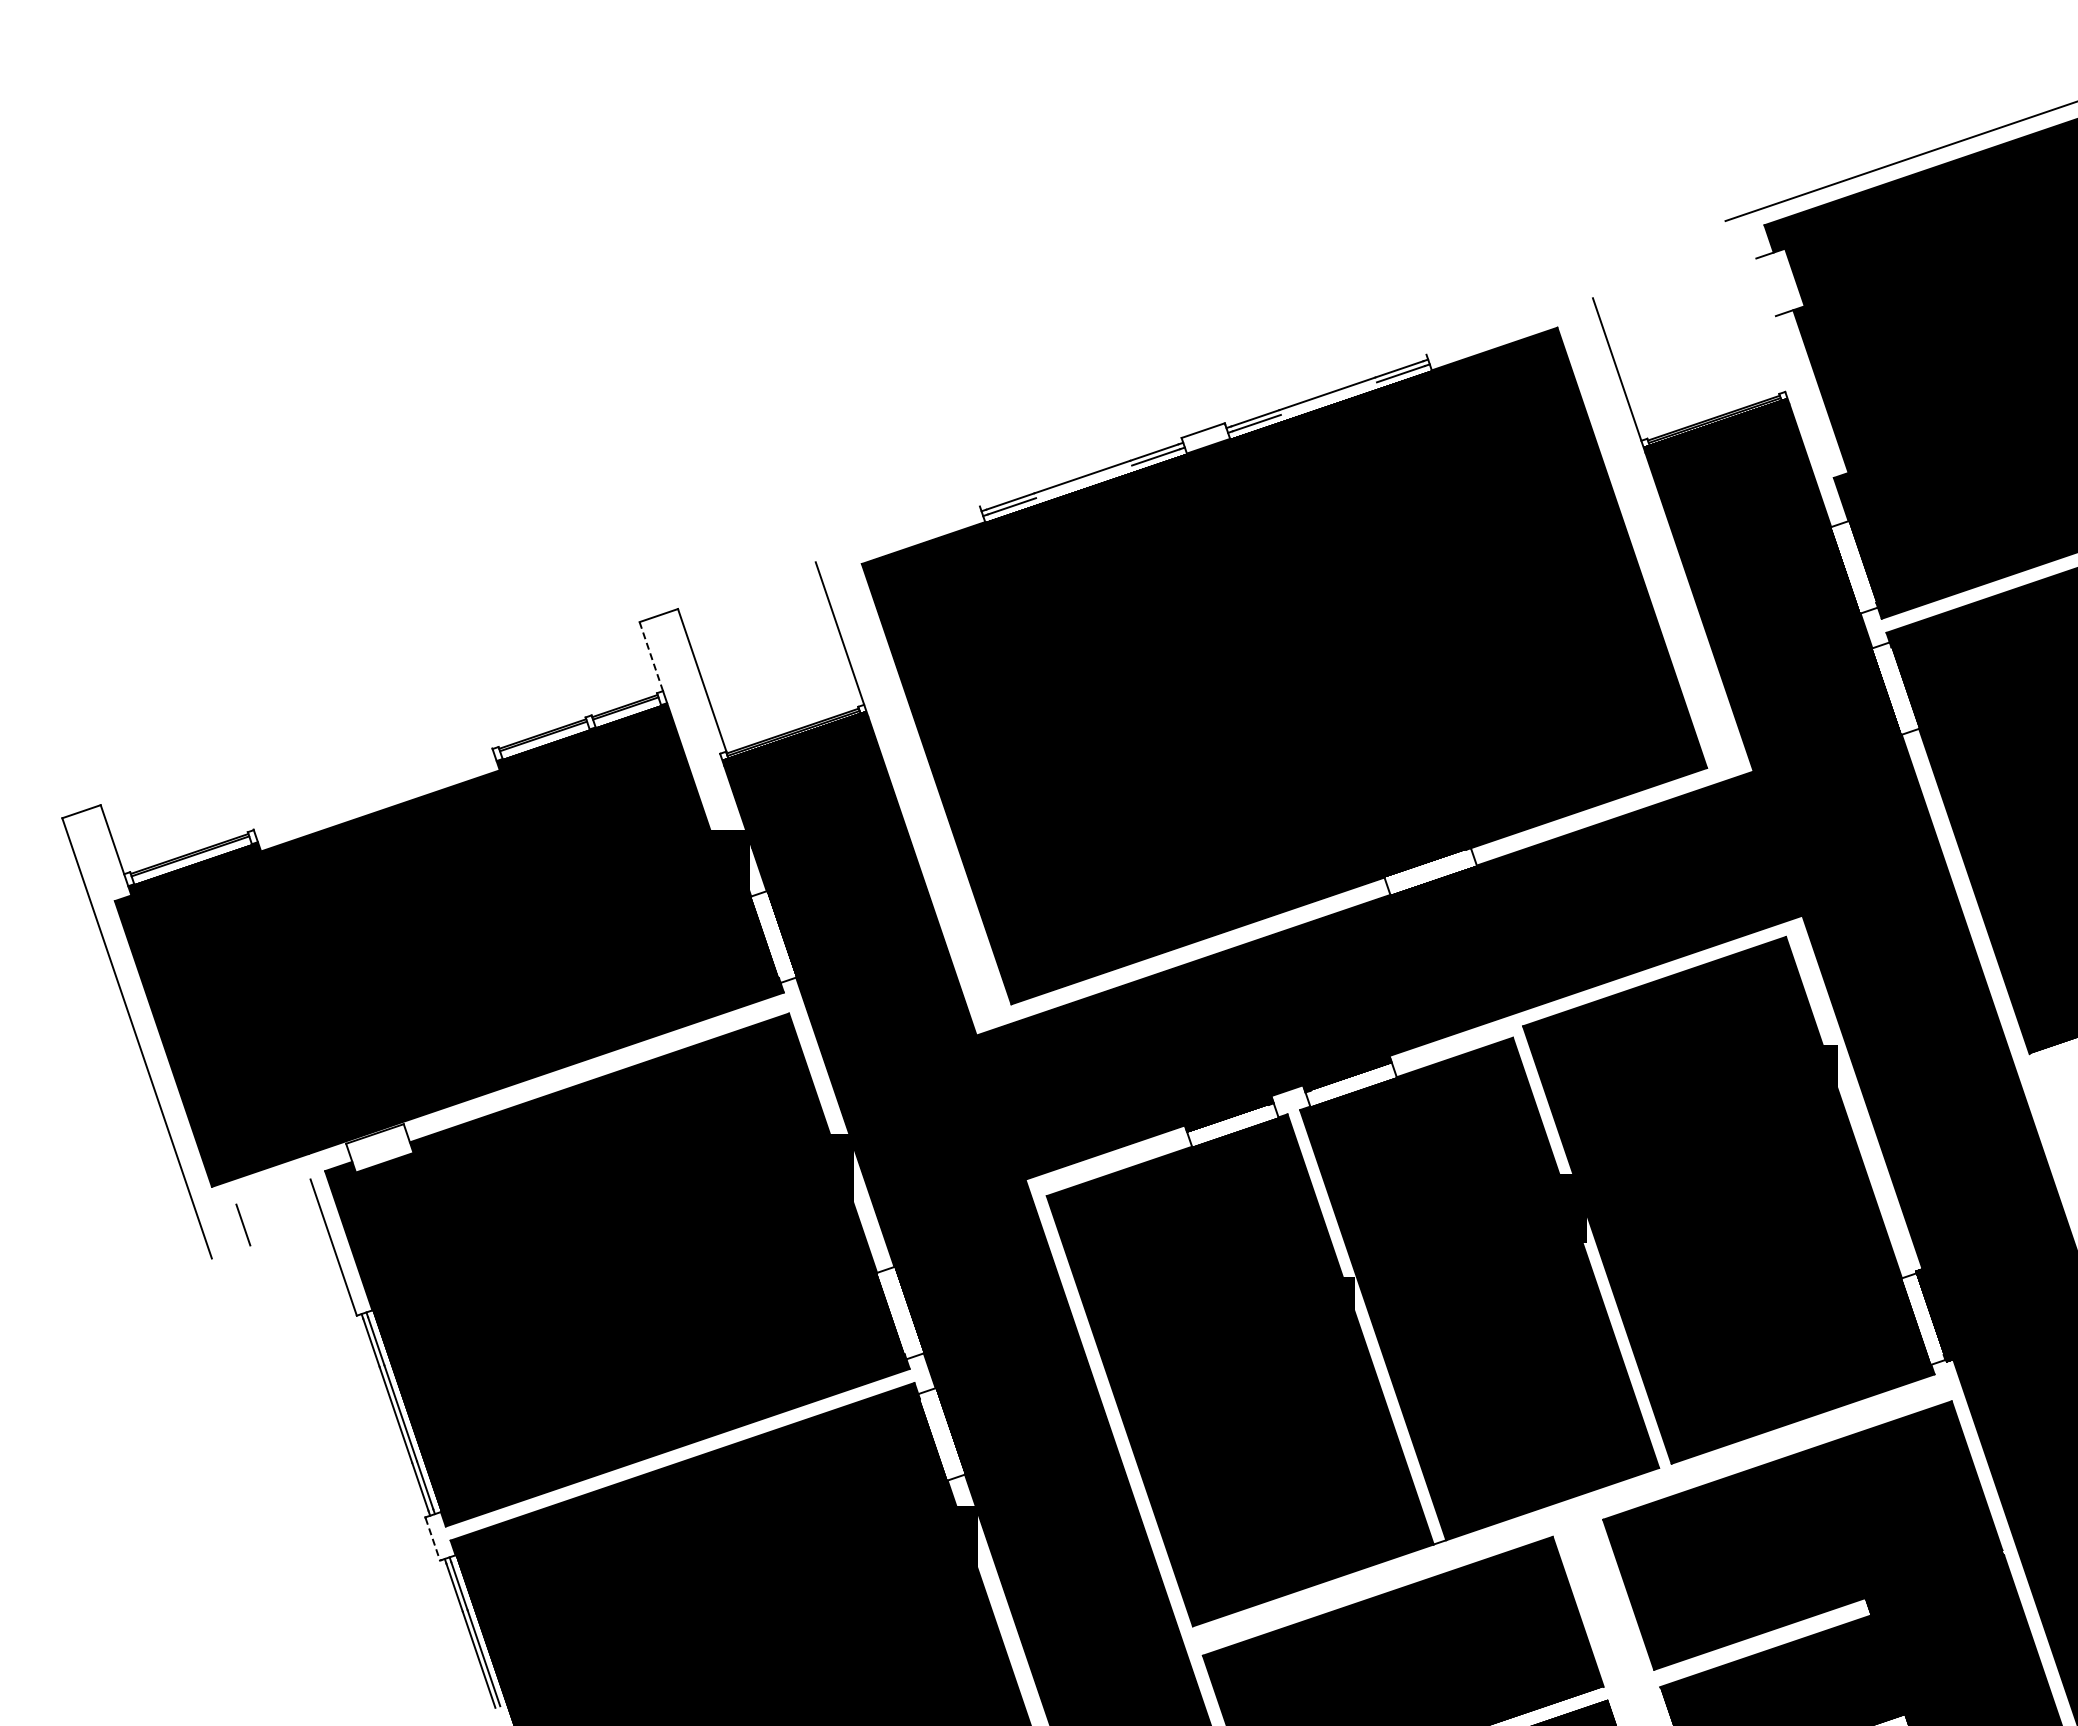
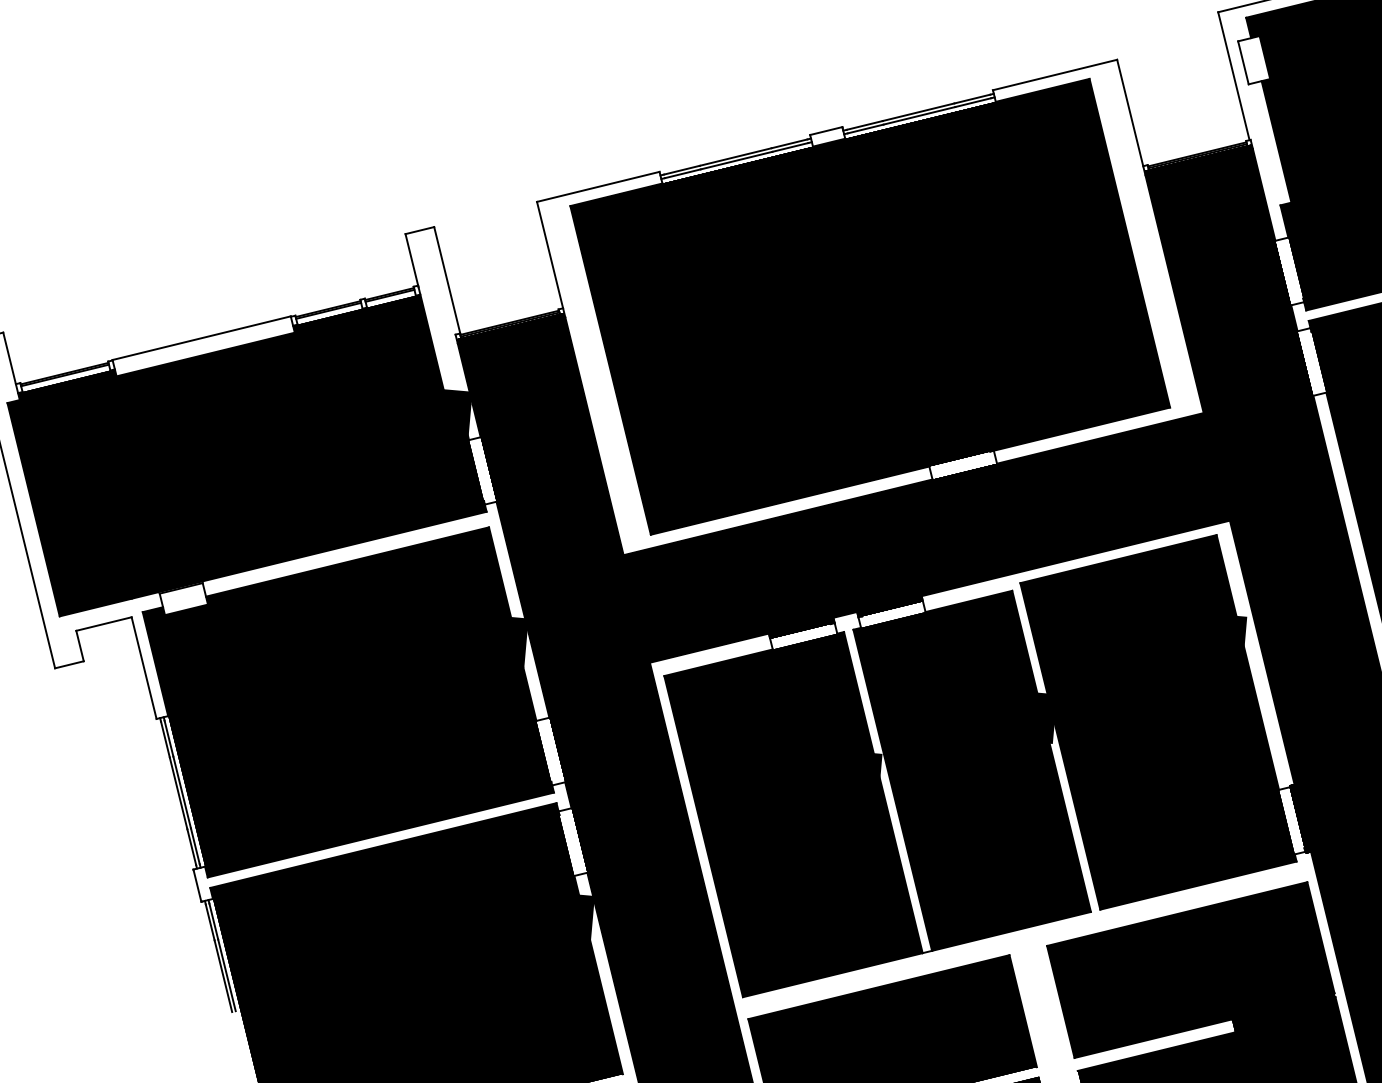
line: (1765, 287) -> (1242, 62), added
line: (1754, 306) -> (1233, 76), added
line: (1509, 326) -> (1054, 74), added
line: (1328, 398) -> (919, 115), added
line: (1084, 481) -> (736, 160), added
line: (897, 534) -> (598, 186), added
line: (651, 657) -> (411, 260), dashed -> solid
line: (372, 788) -> (201, 337), added
line: (273, 1191) -> (104, 623), added
line: (230, 1251) -> (69, 664), added
line: (432, 1539) -> (197, 886), dashed -> solid

